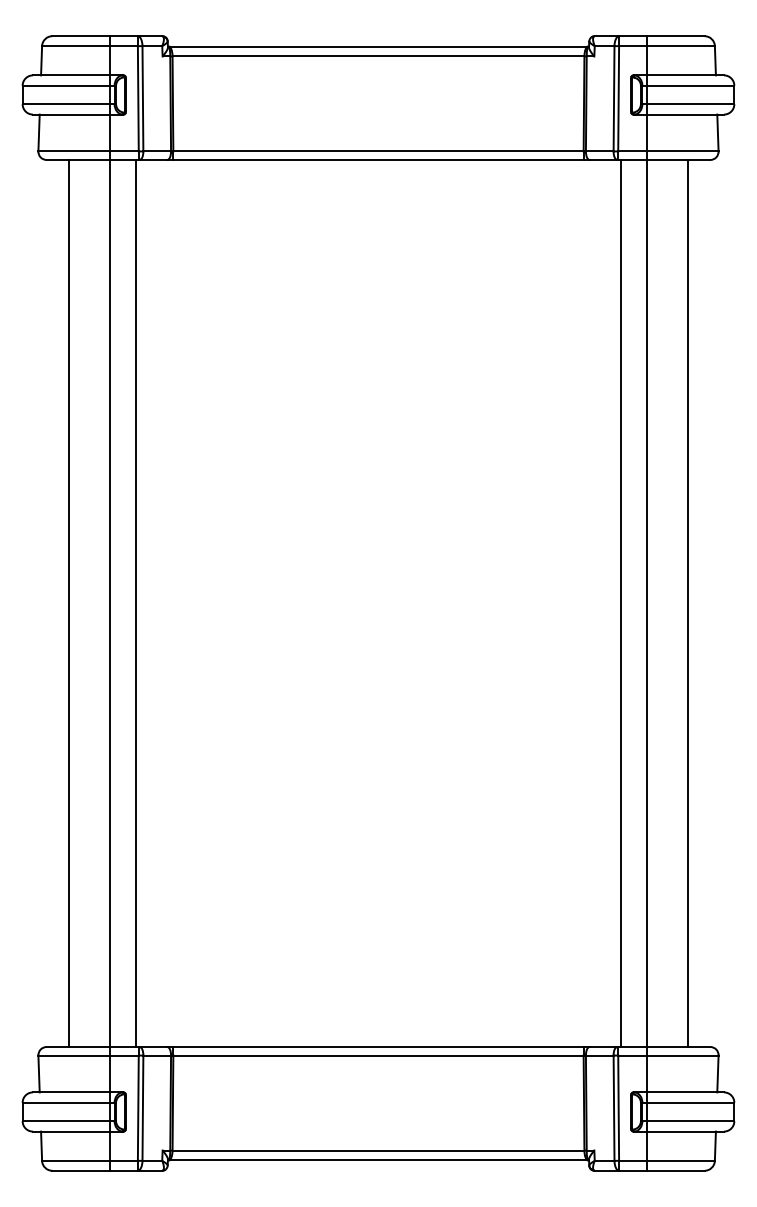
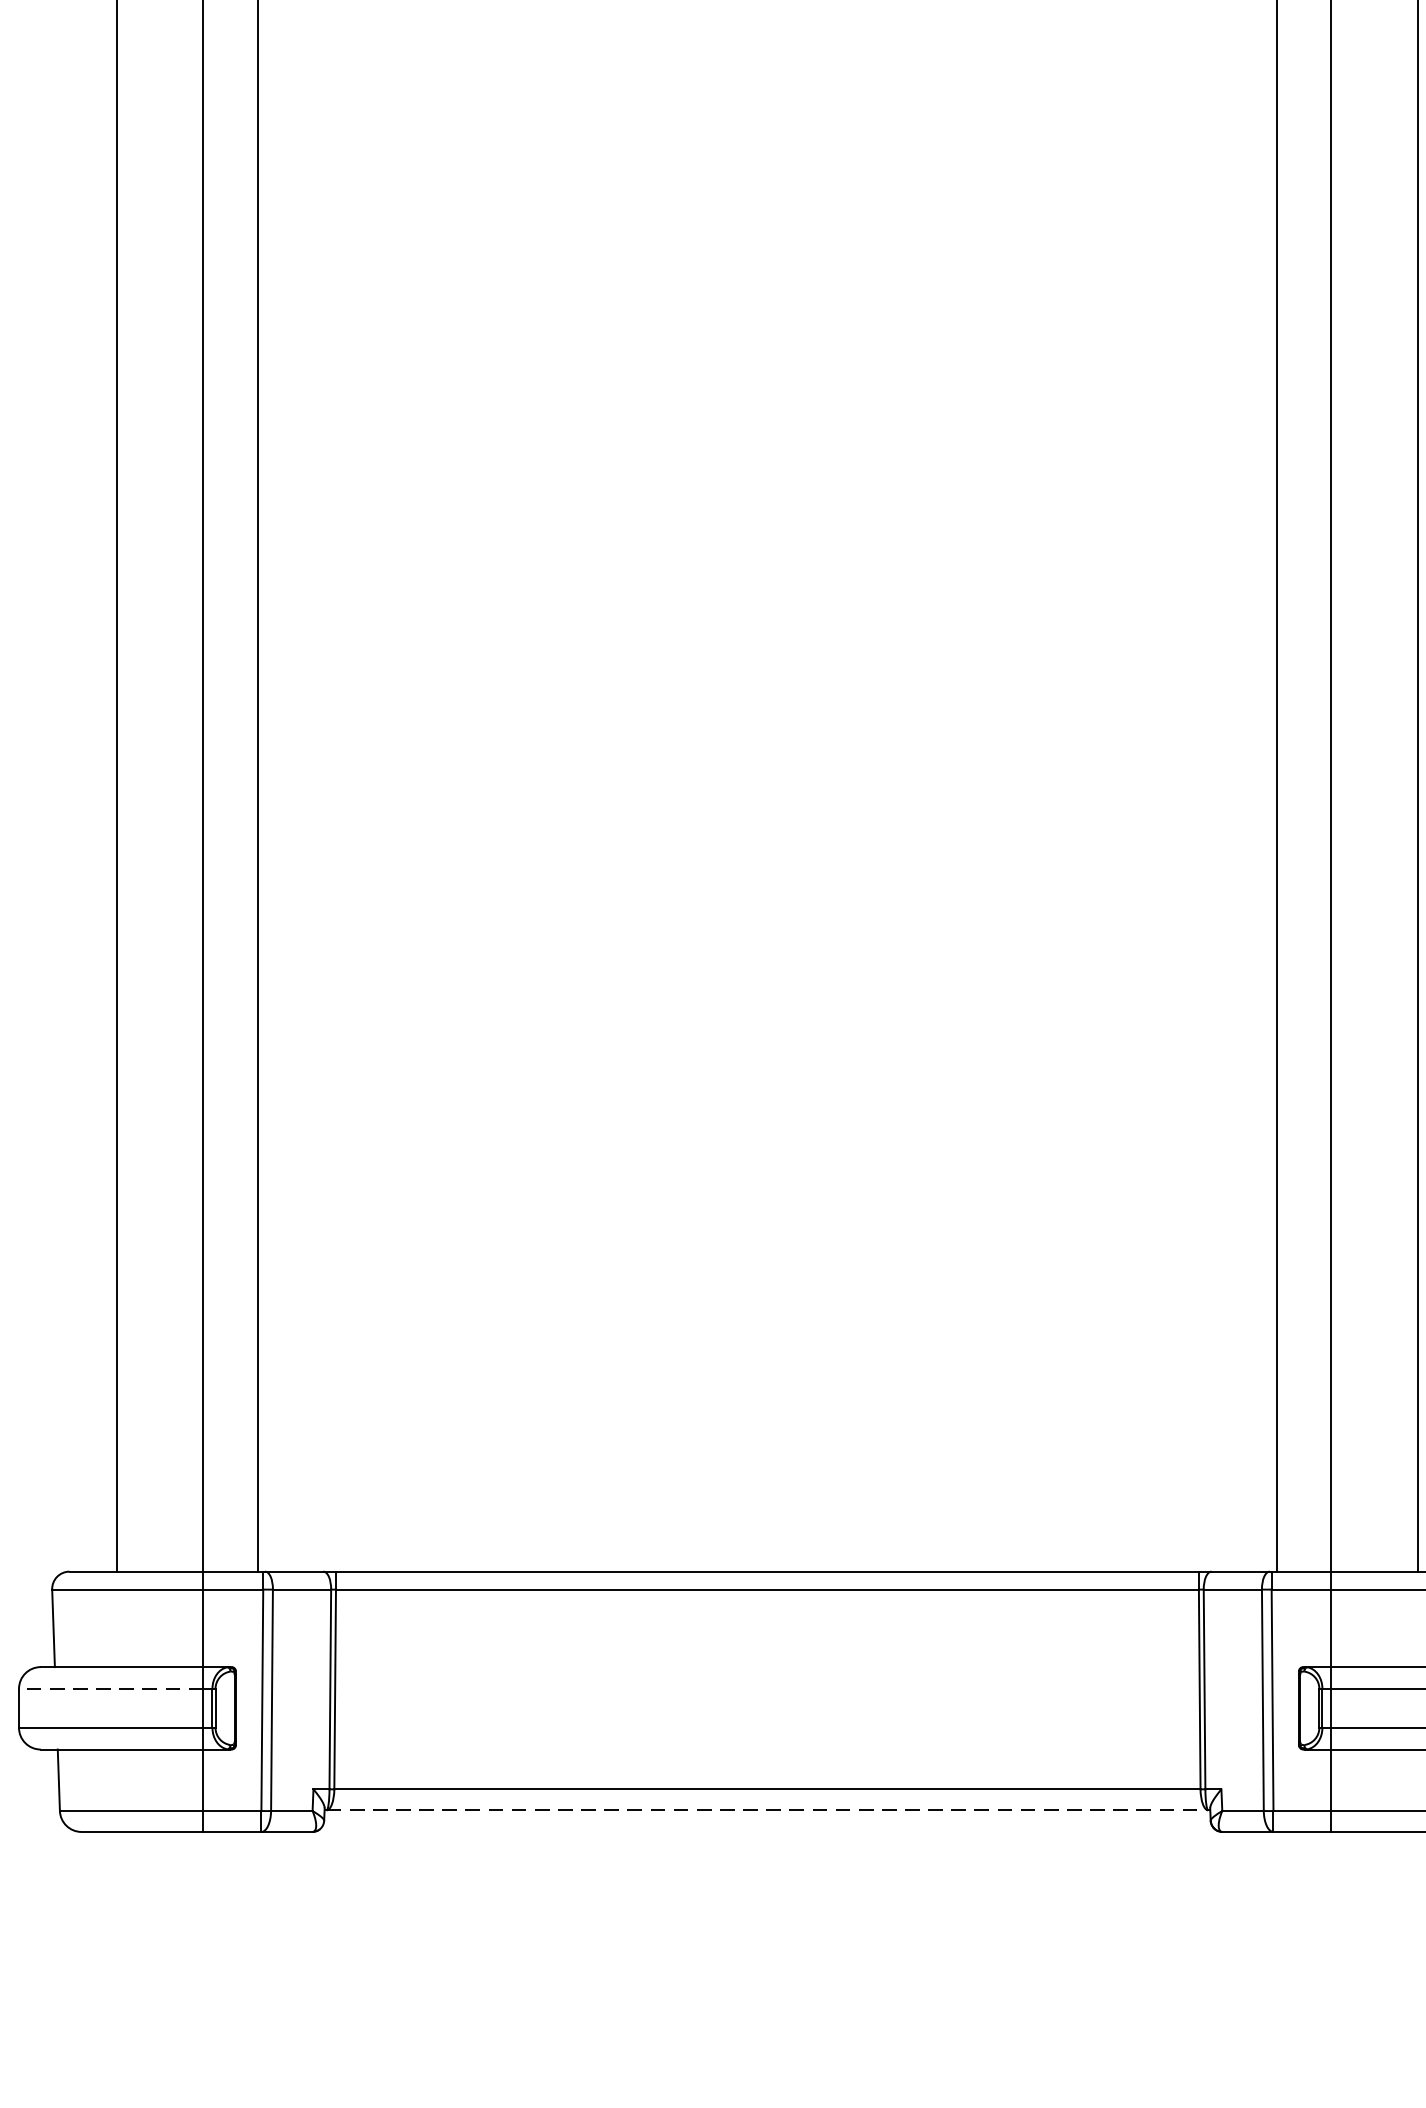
line: (66, 1102) -> (111, 1688), solid -> dashed
line: (378, 1160) -> (767, 1810), solid -> dashed

